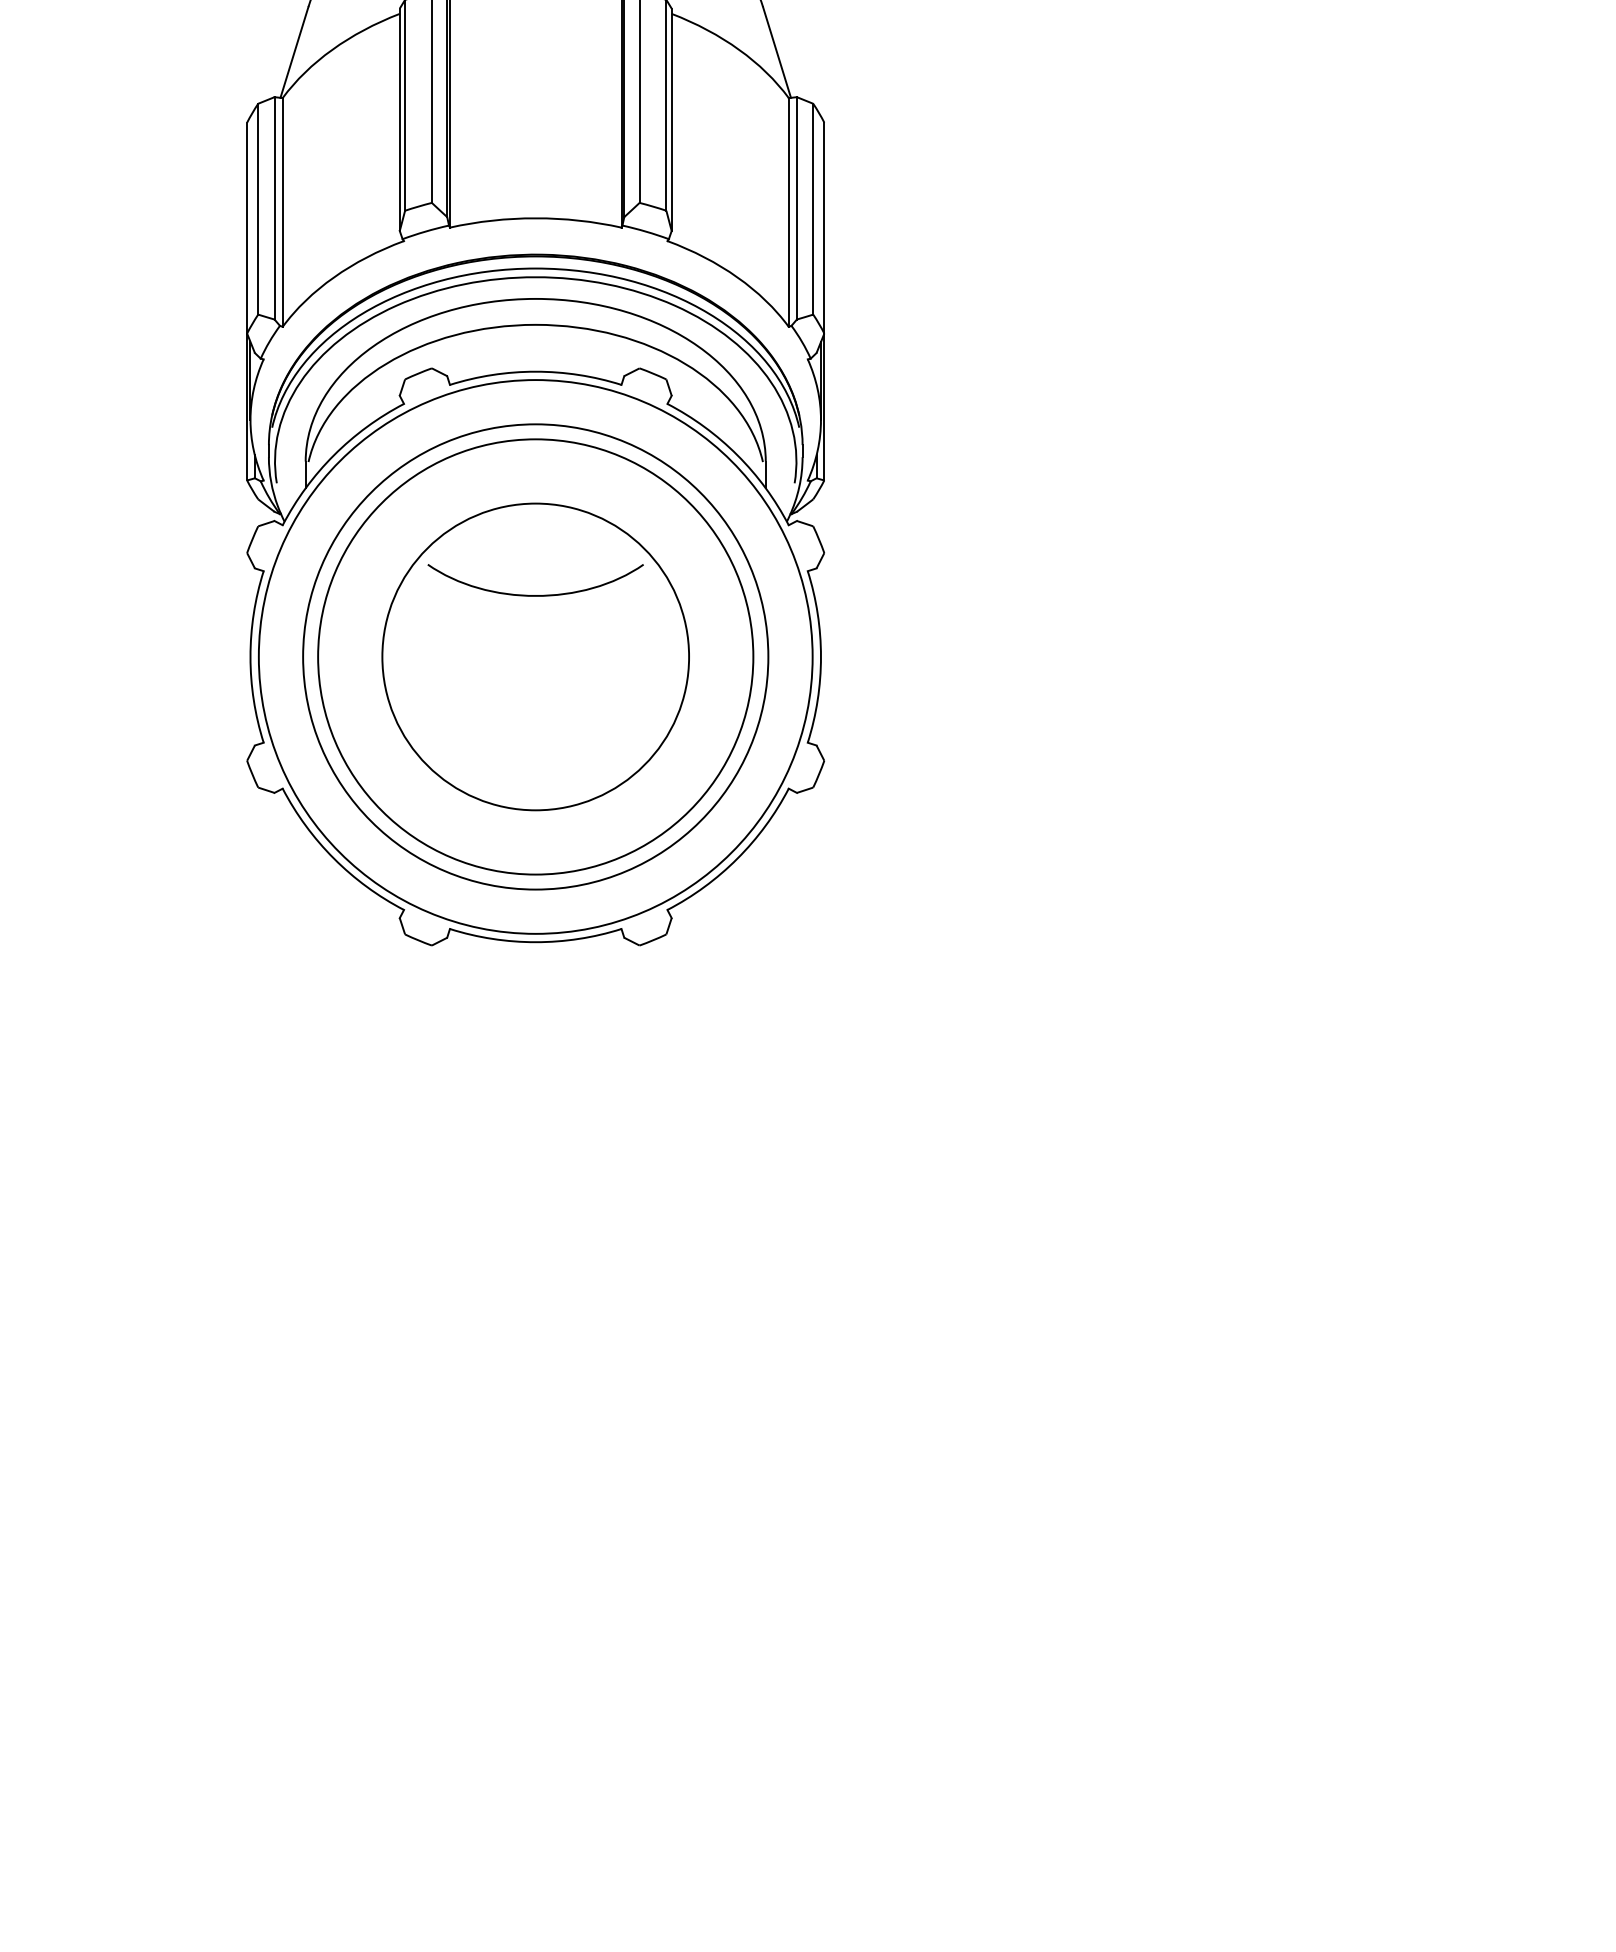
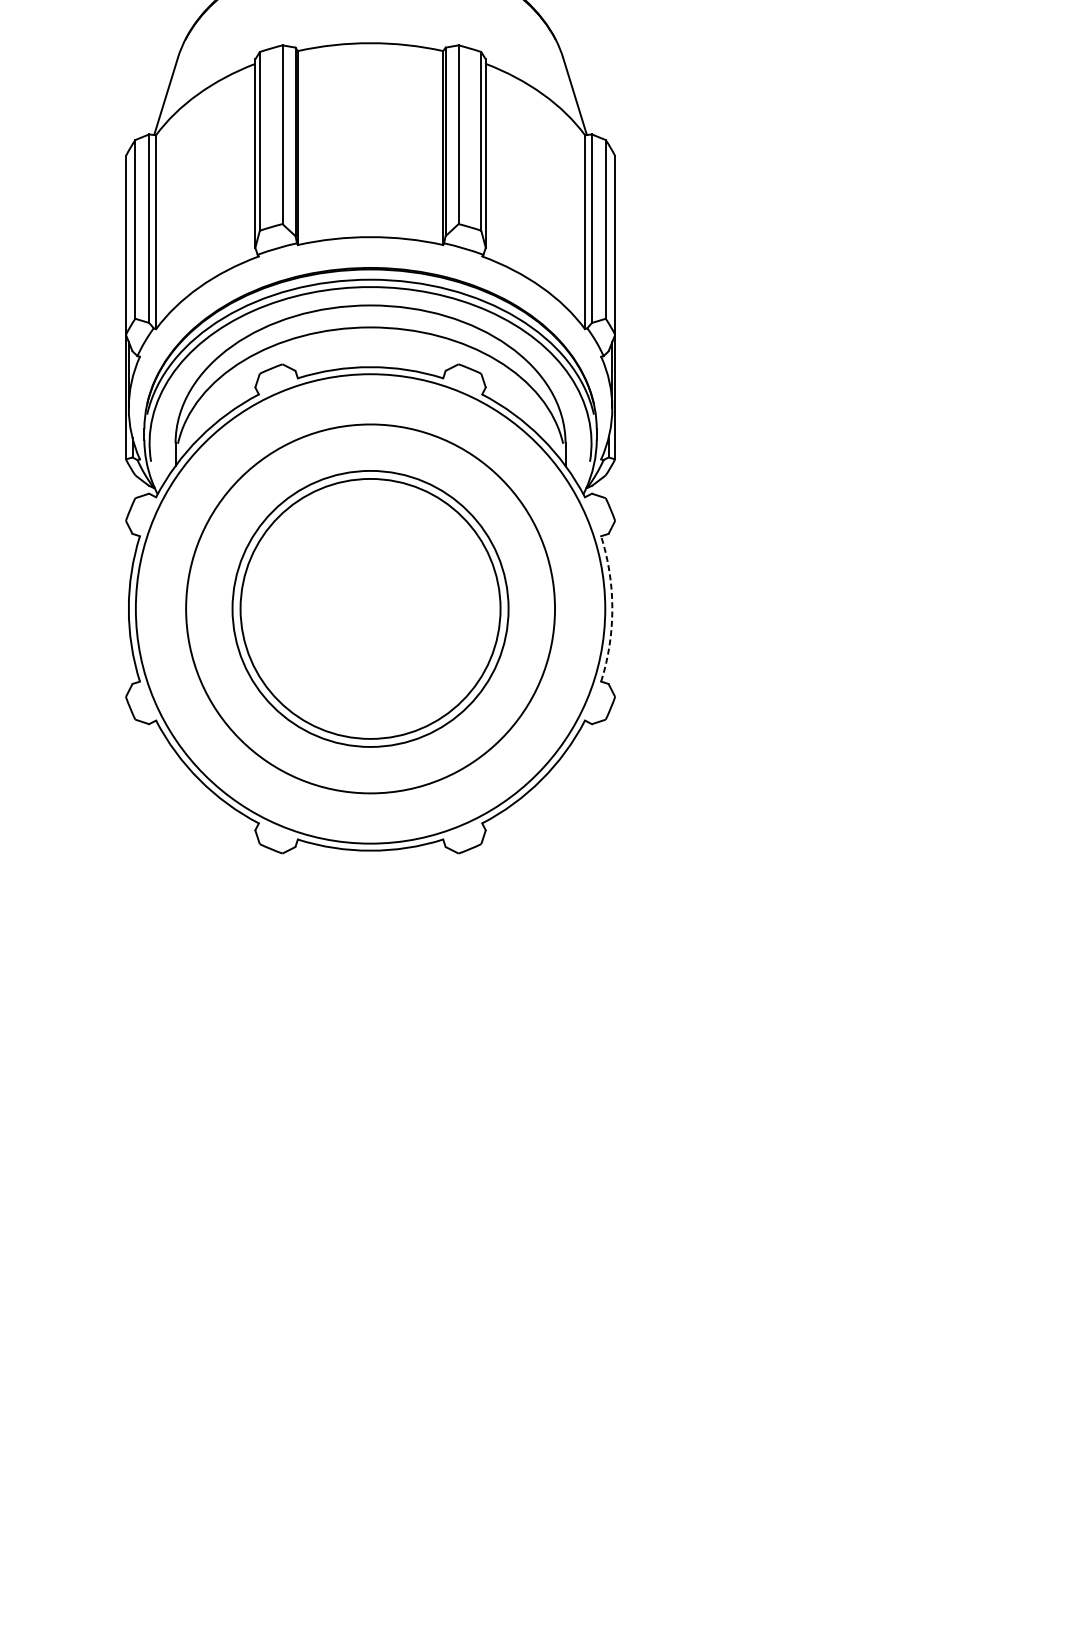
curve: (535, 595) -> (370, 556), removed
circle: (535, 656) -> (370, 608), size x0.7
arc: (821, 656) -> (612, 608), solid -> dashed

